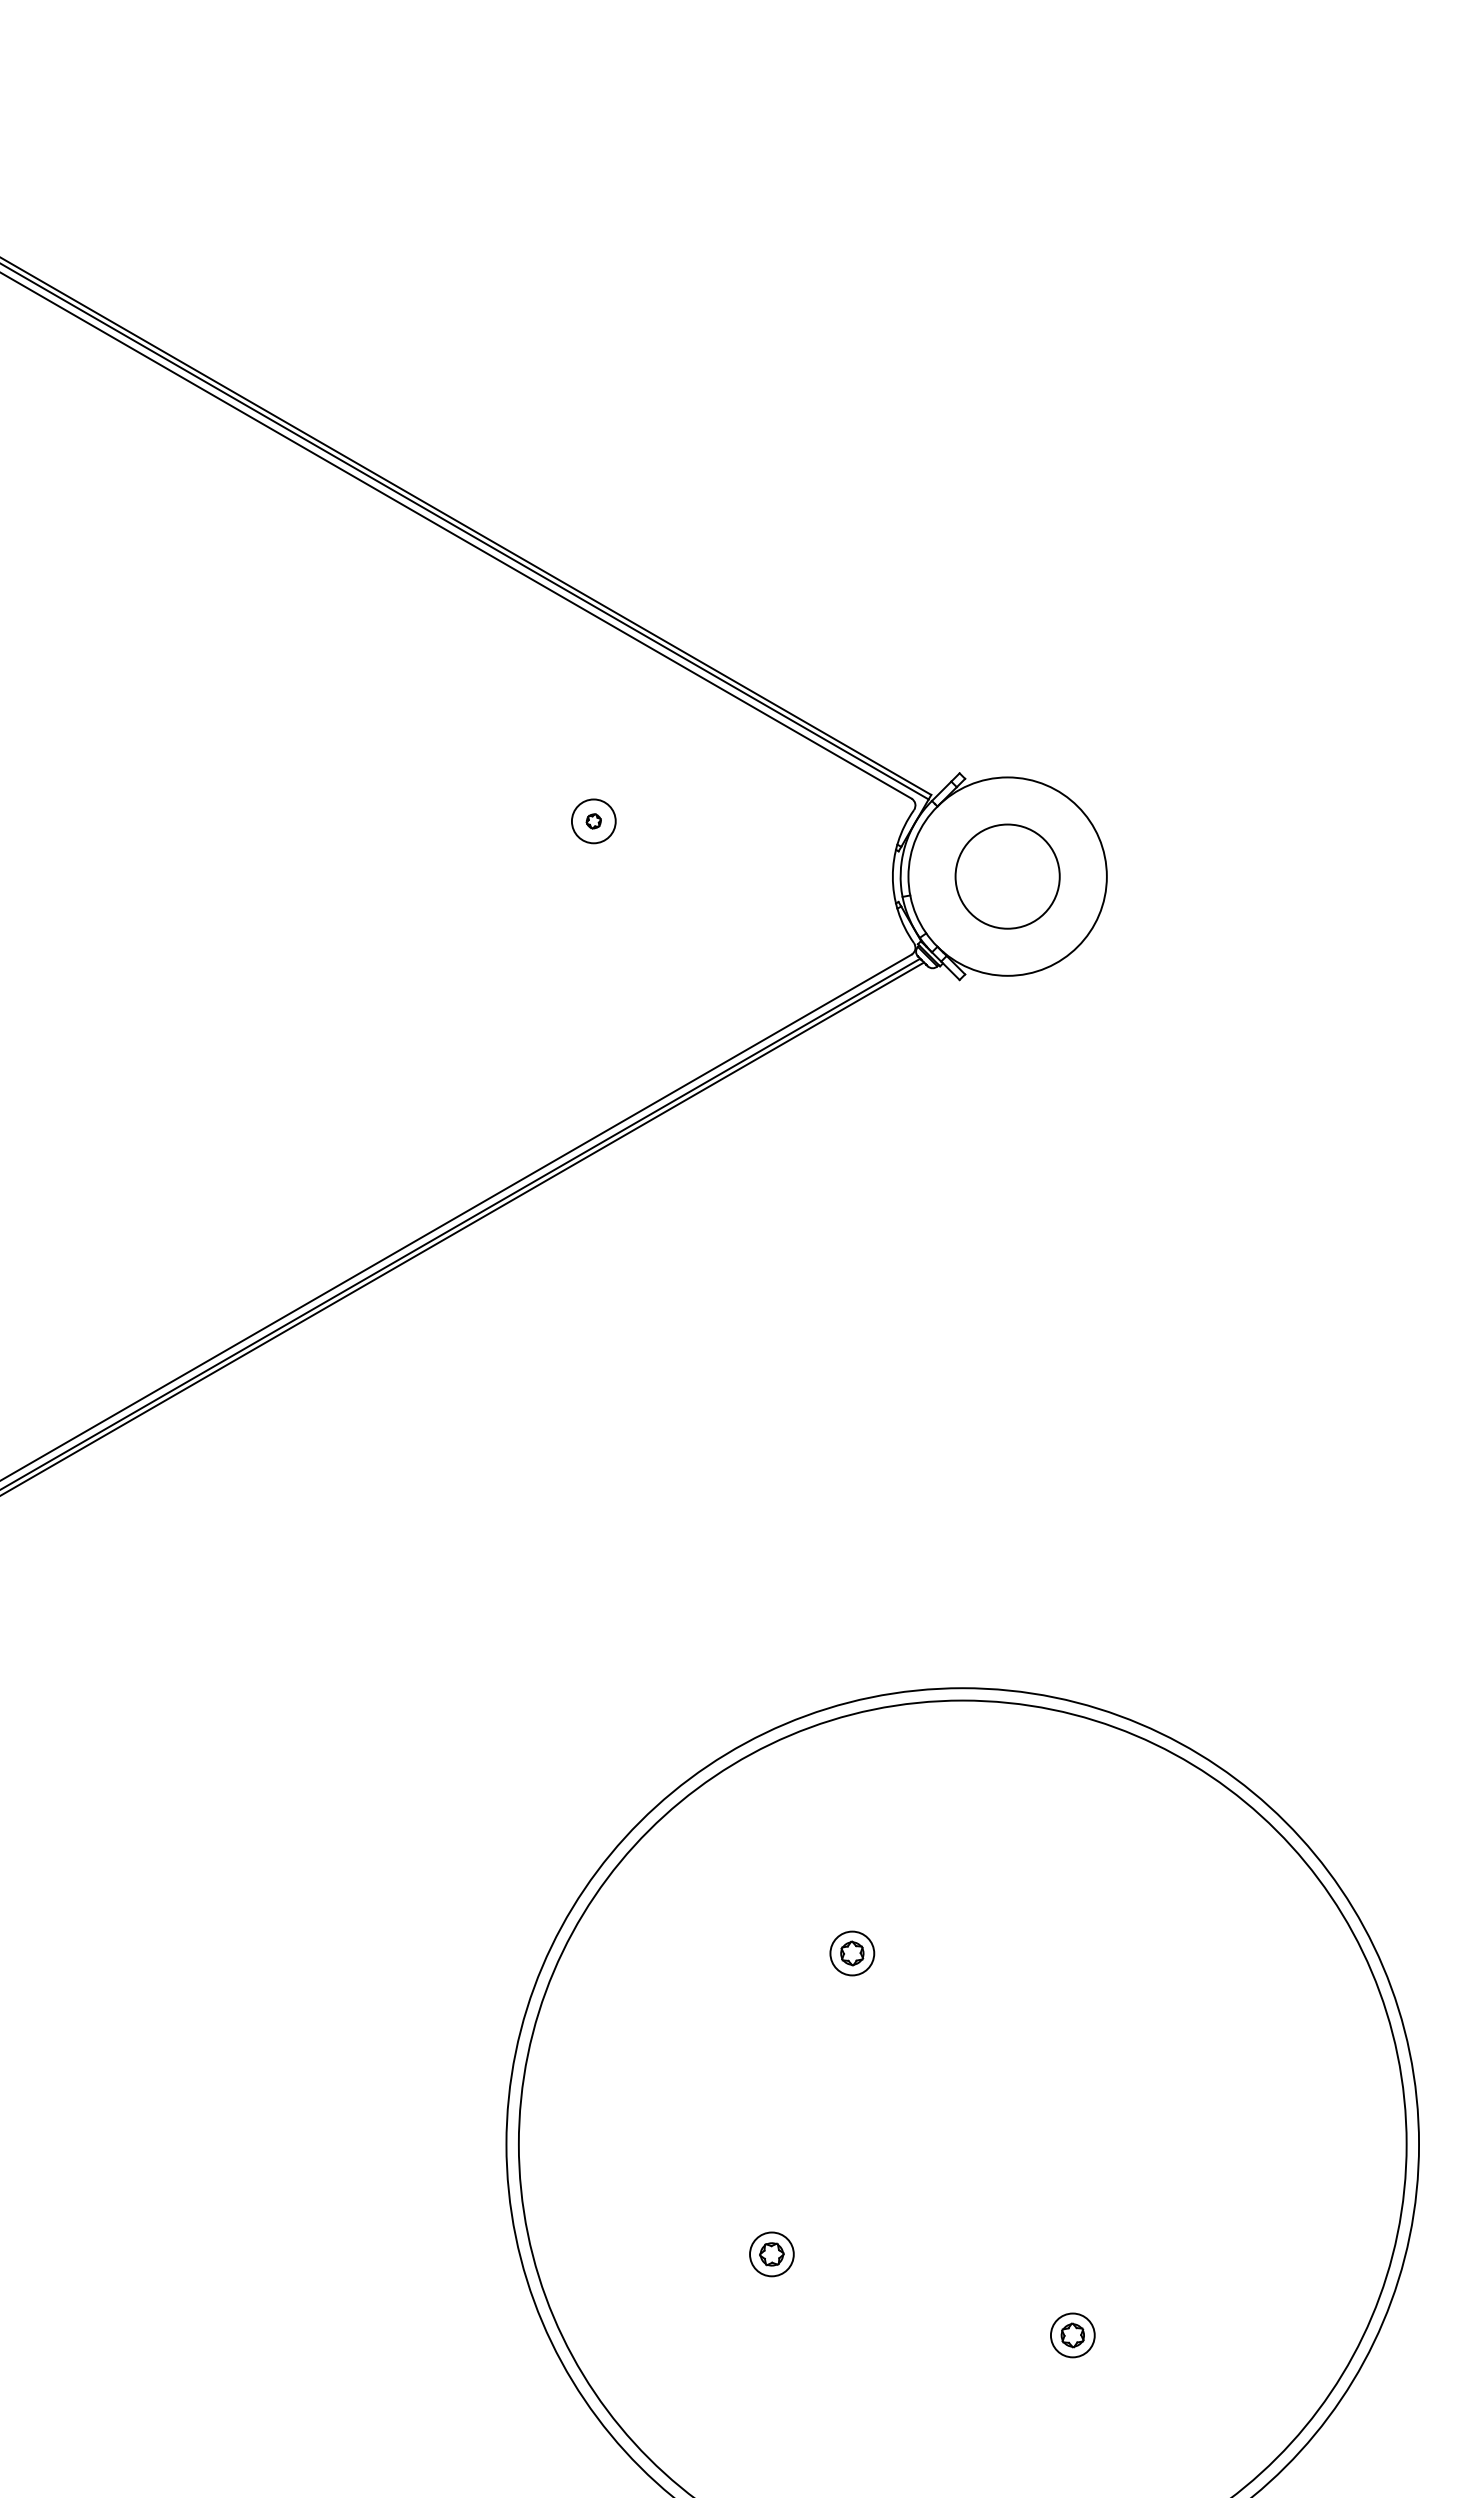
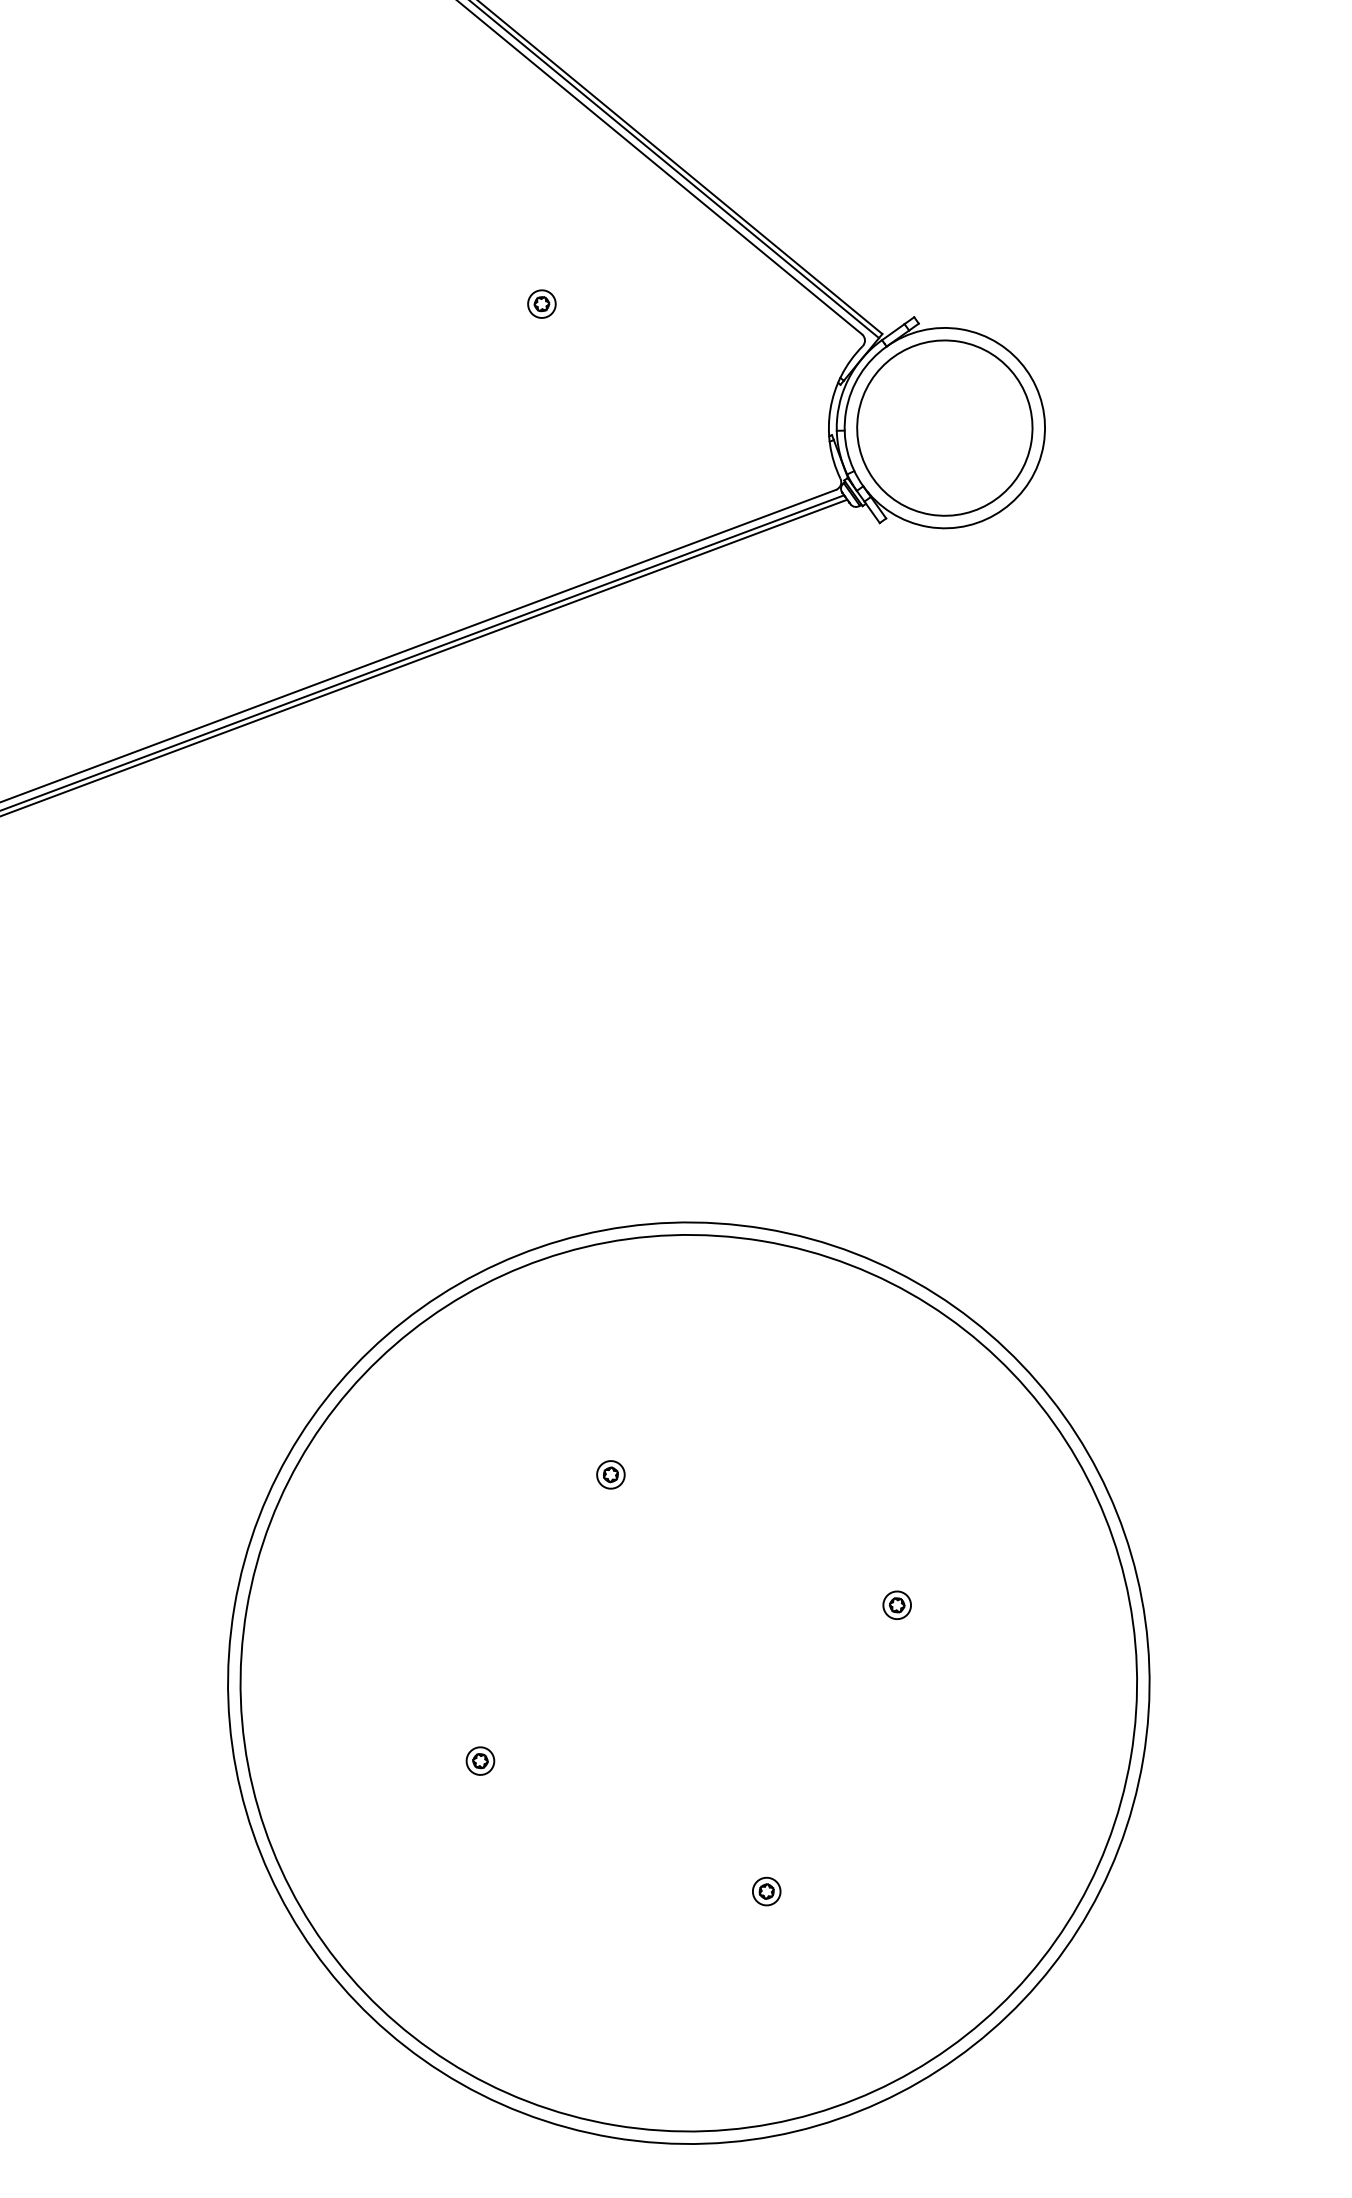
circle: (593, 821) -> (541, 304), size x0.62
circle: (1007, 876) -> (944, 427), size x1.67
part: (852, 1953) -> (610, 1474), size x0.62
part: (1153, 2033) -> (897, 1604), added
part: (771, 2254) -> (480, 1760), size x0.62
part: (1072, 2334) -> (766, 1890), size x0.62

